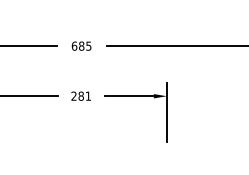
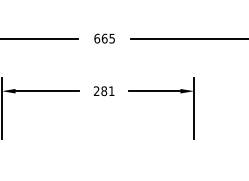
text: (81, 45) -> (104, 37), 685 -> 665

